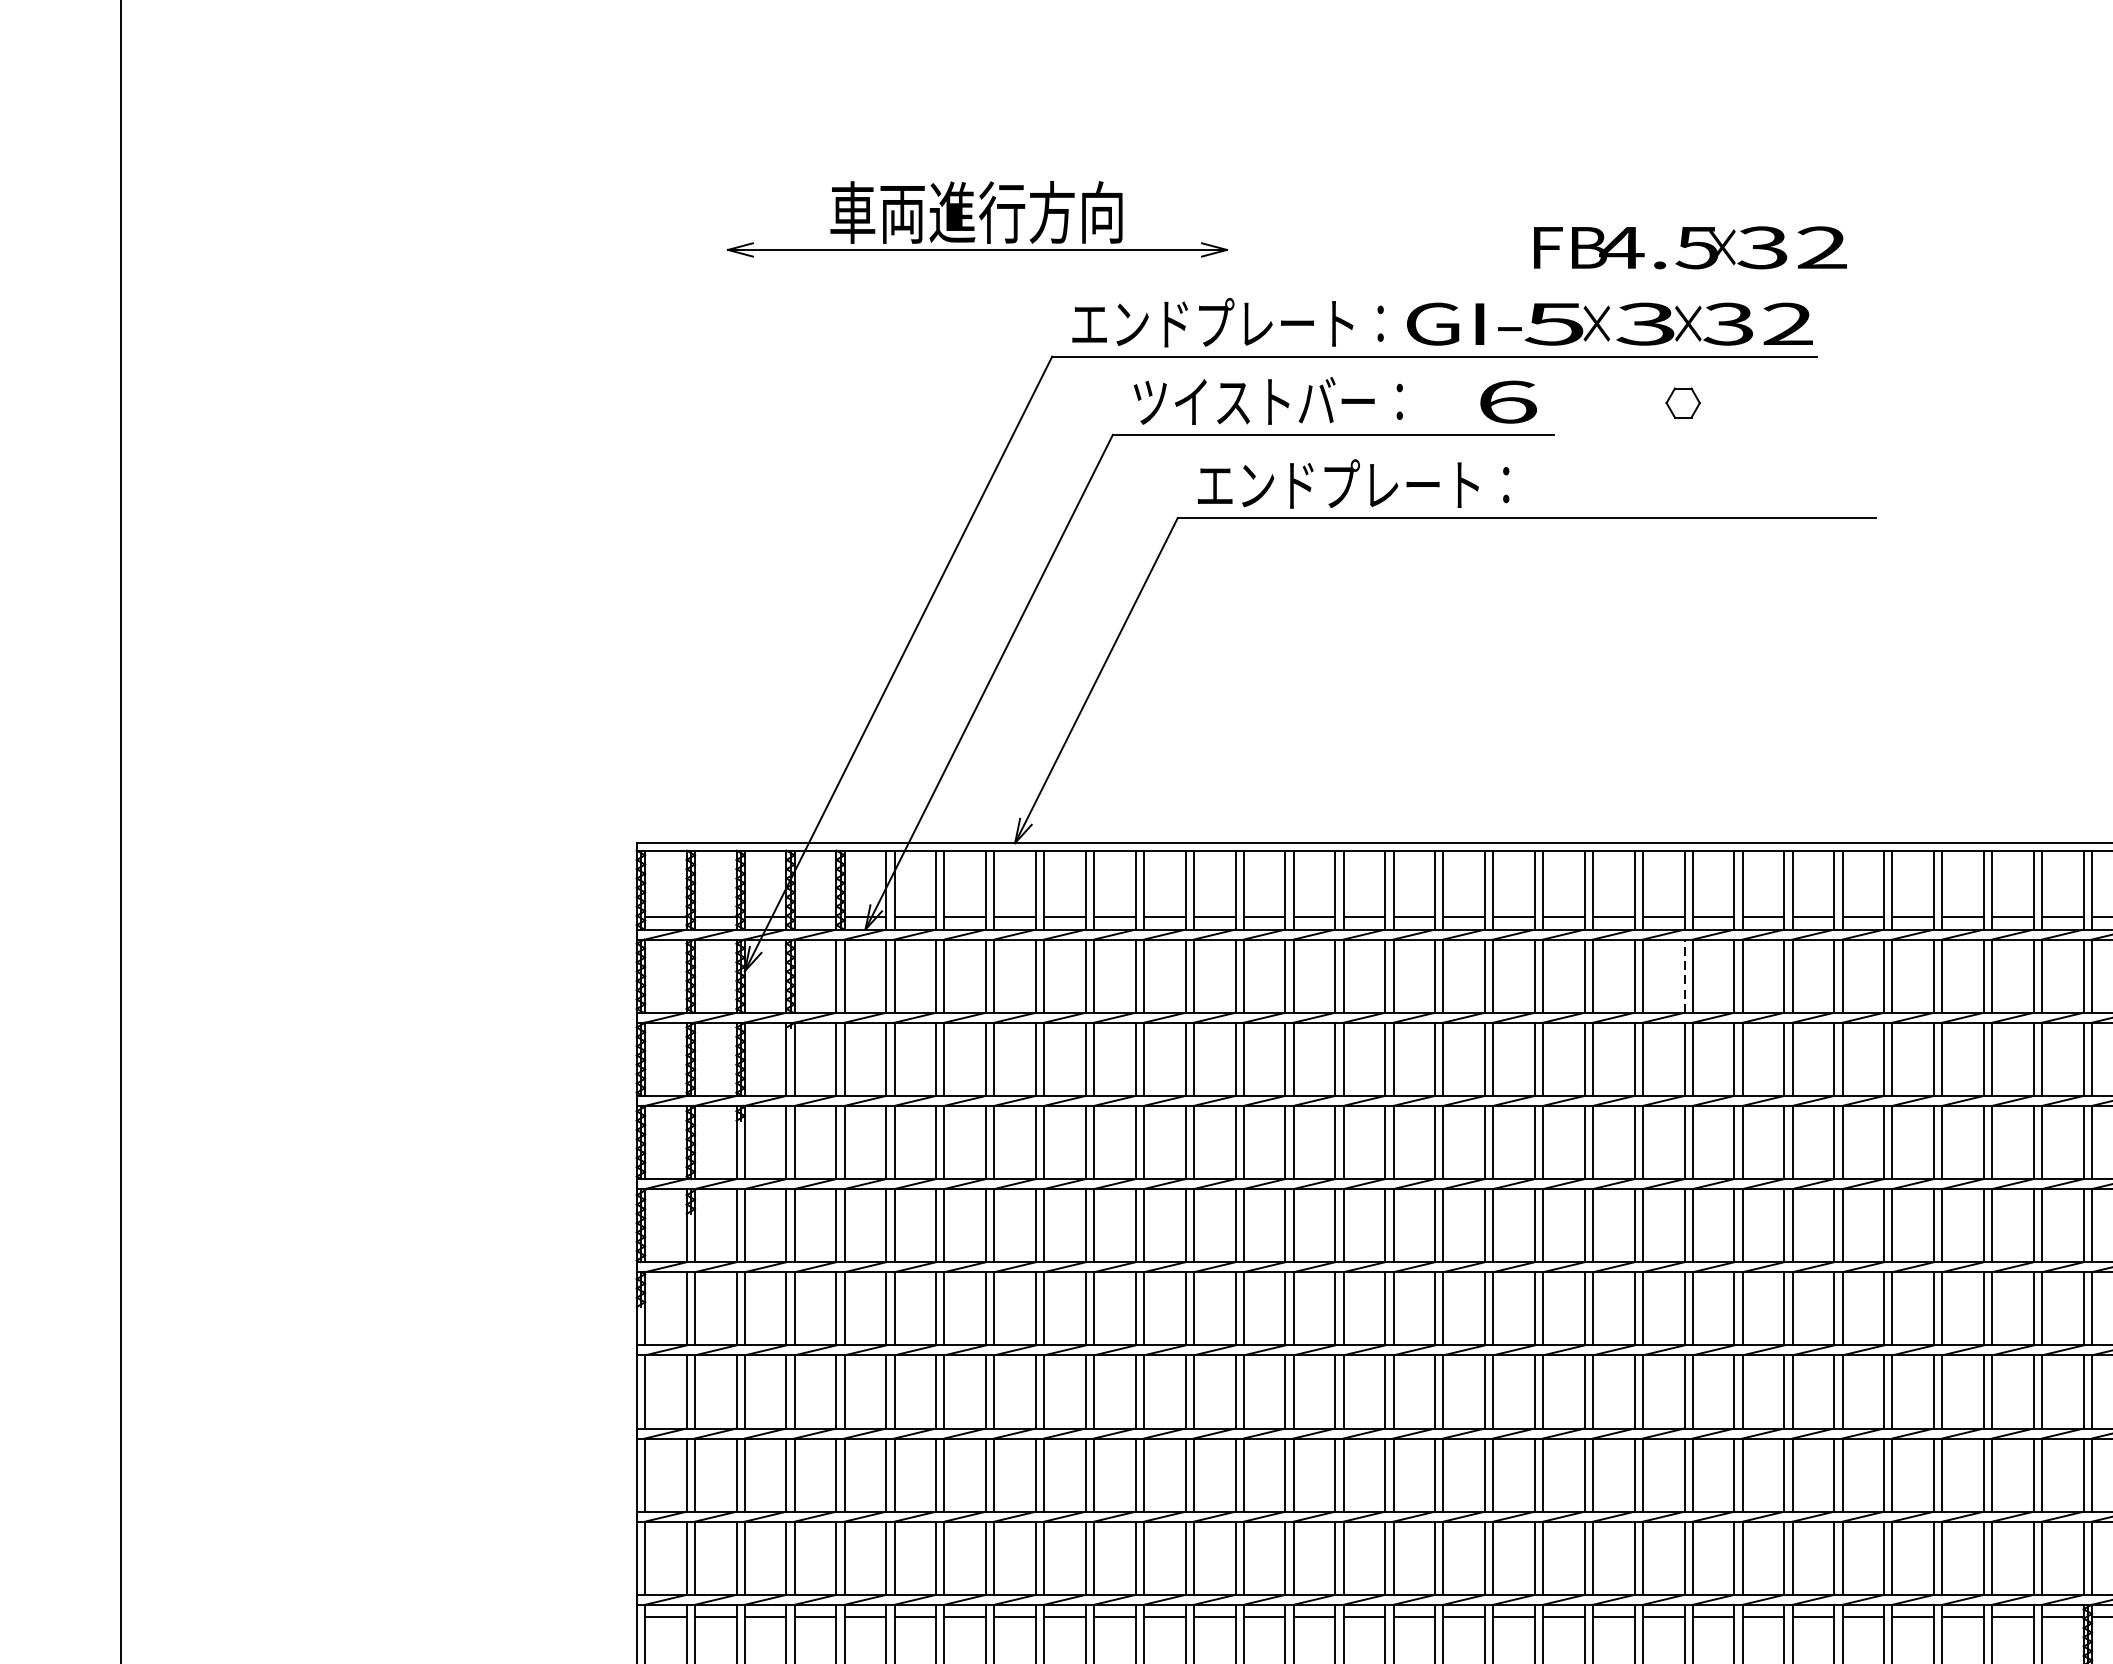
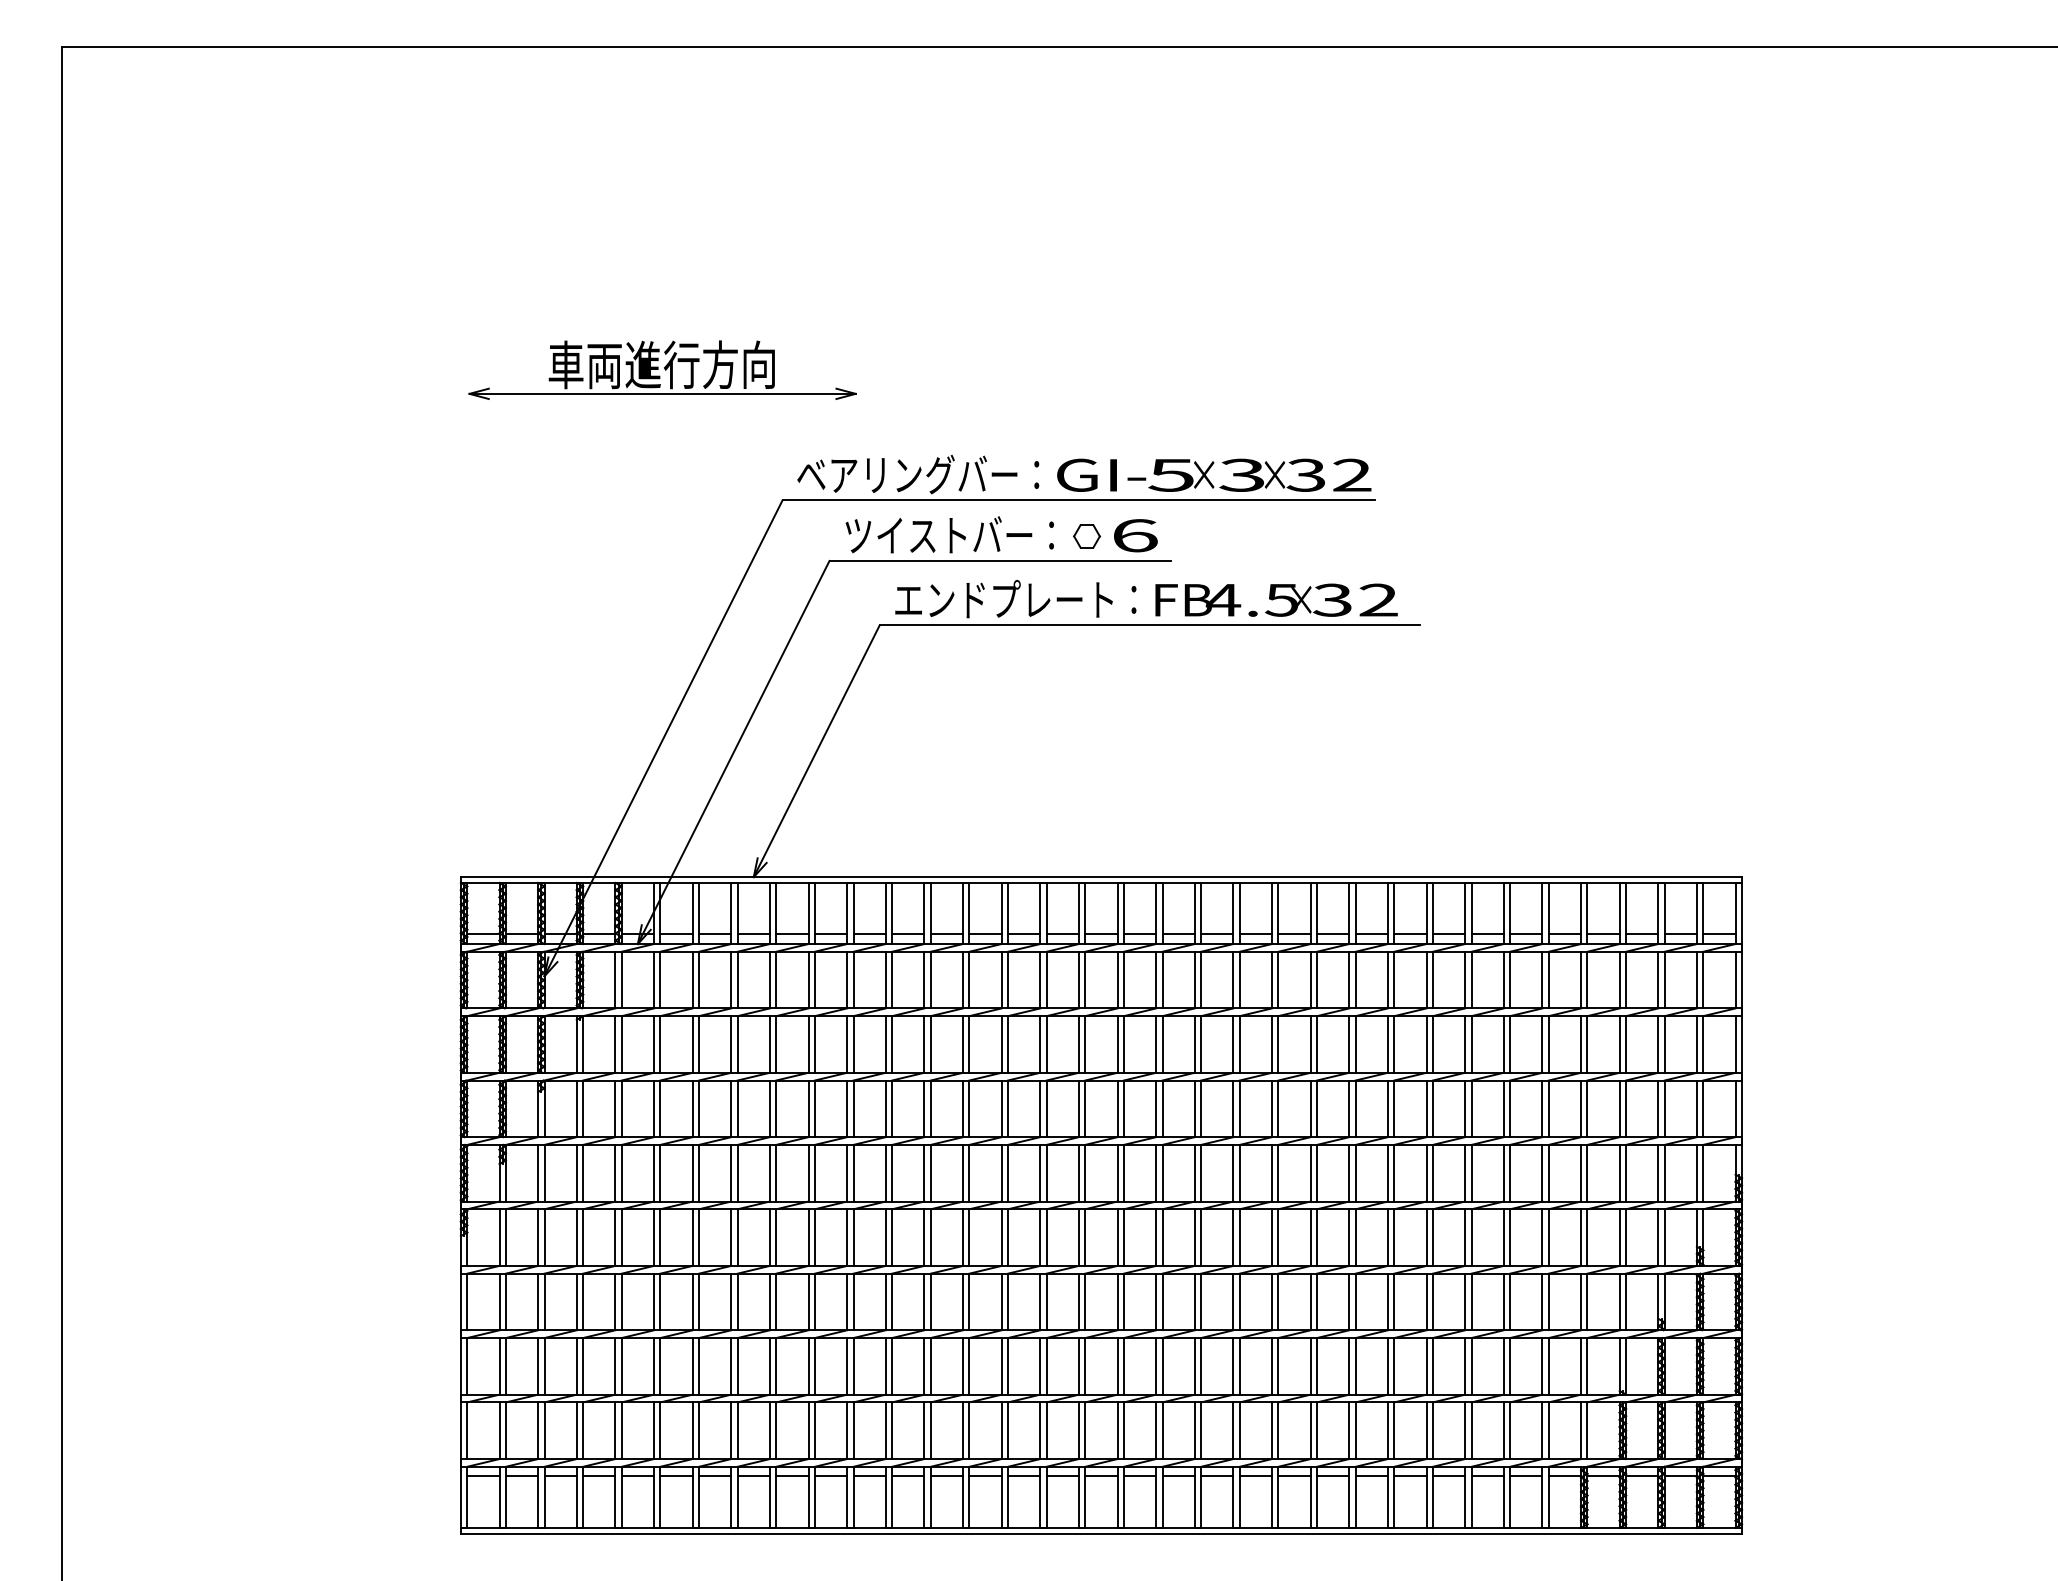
part: (977, 218) -> (662, 369), moved
text: (1690, 246) -> (1276, 599), moved
text: (1213, 323) -> (907, 474), エンドプレート： -> ベアリングバー：
part: (1682, 403) -> (1086, 536), moved
line: (1685, 975) -> (1272, 979), dashed -> solid

